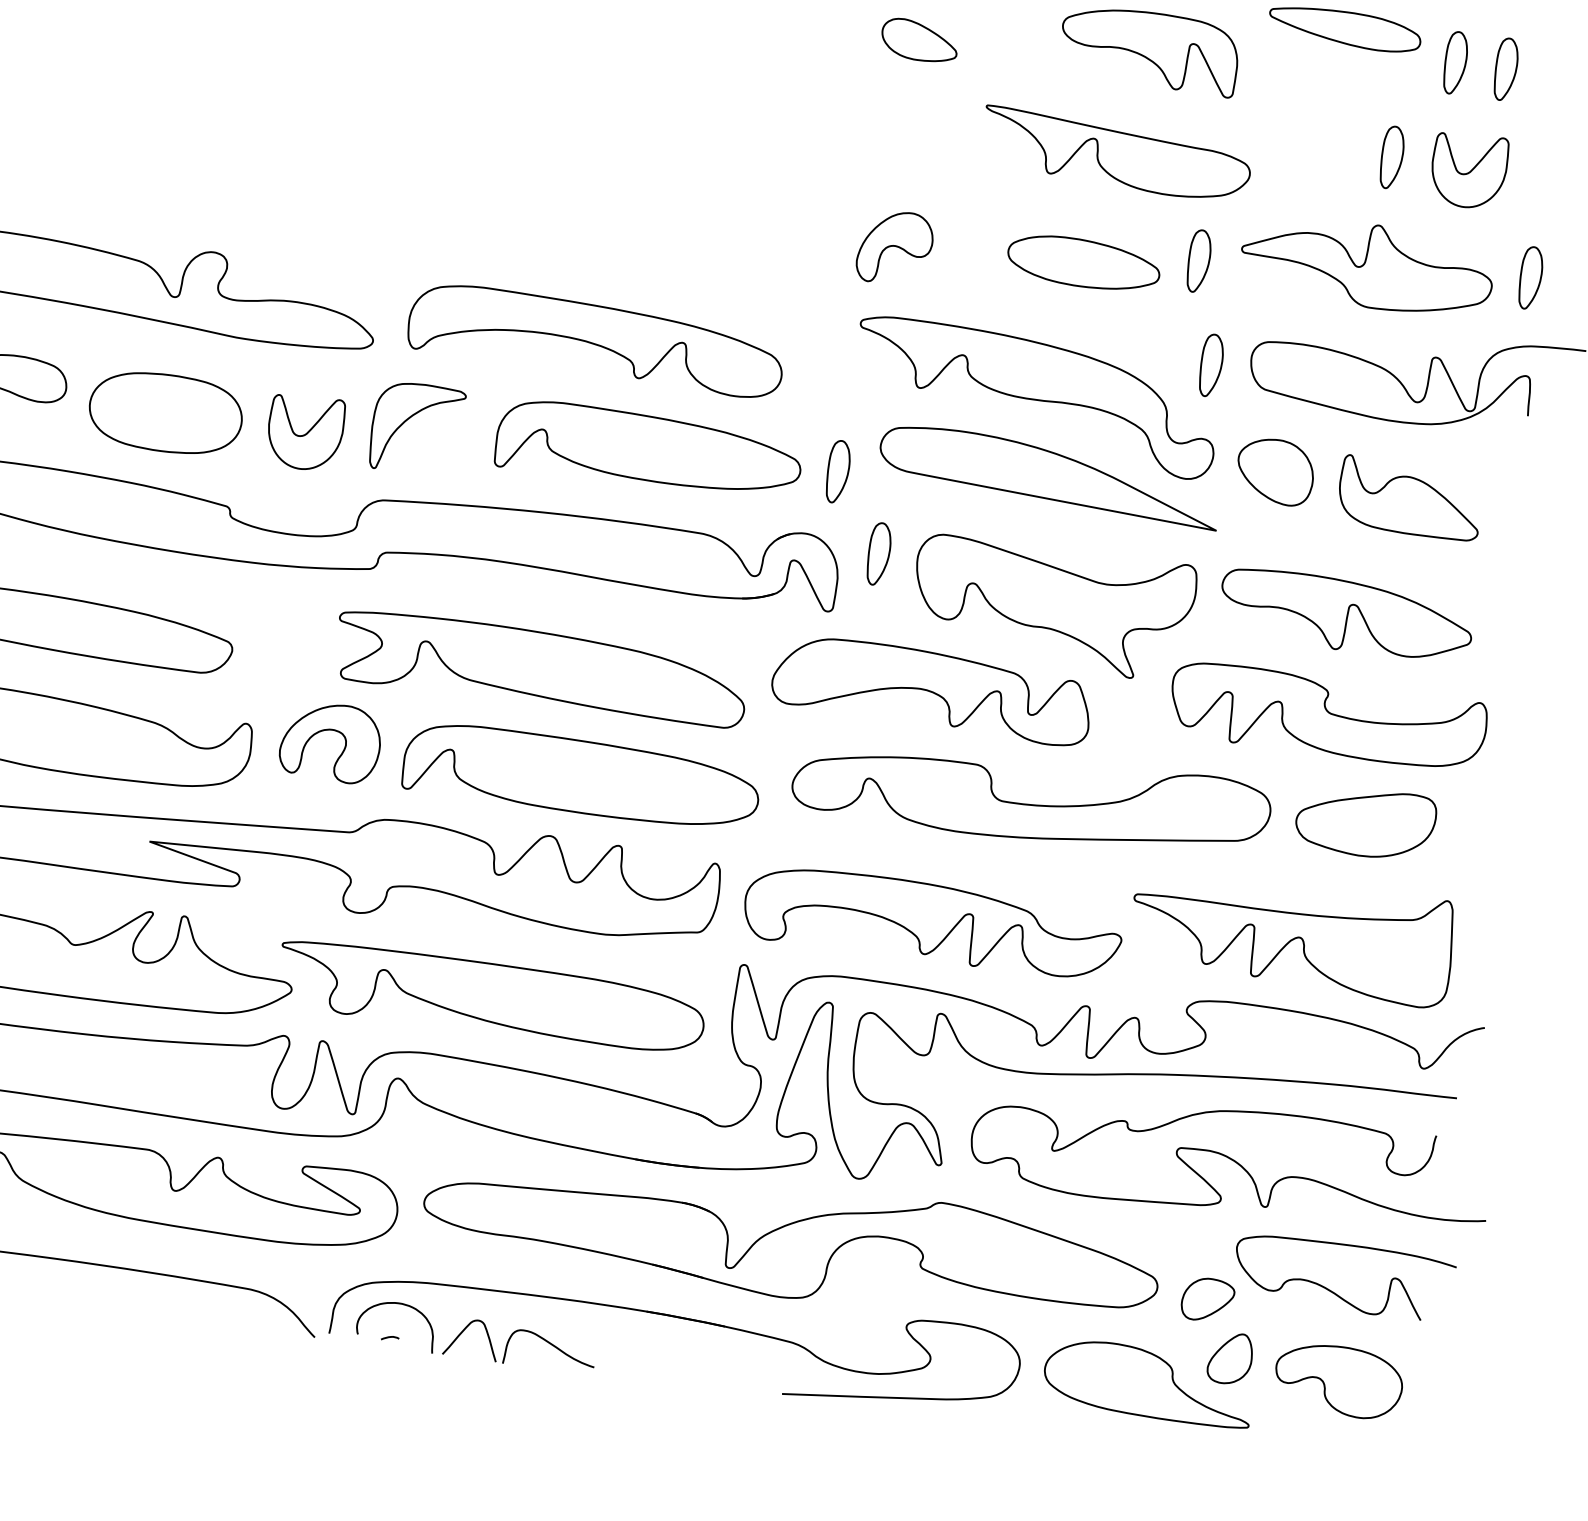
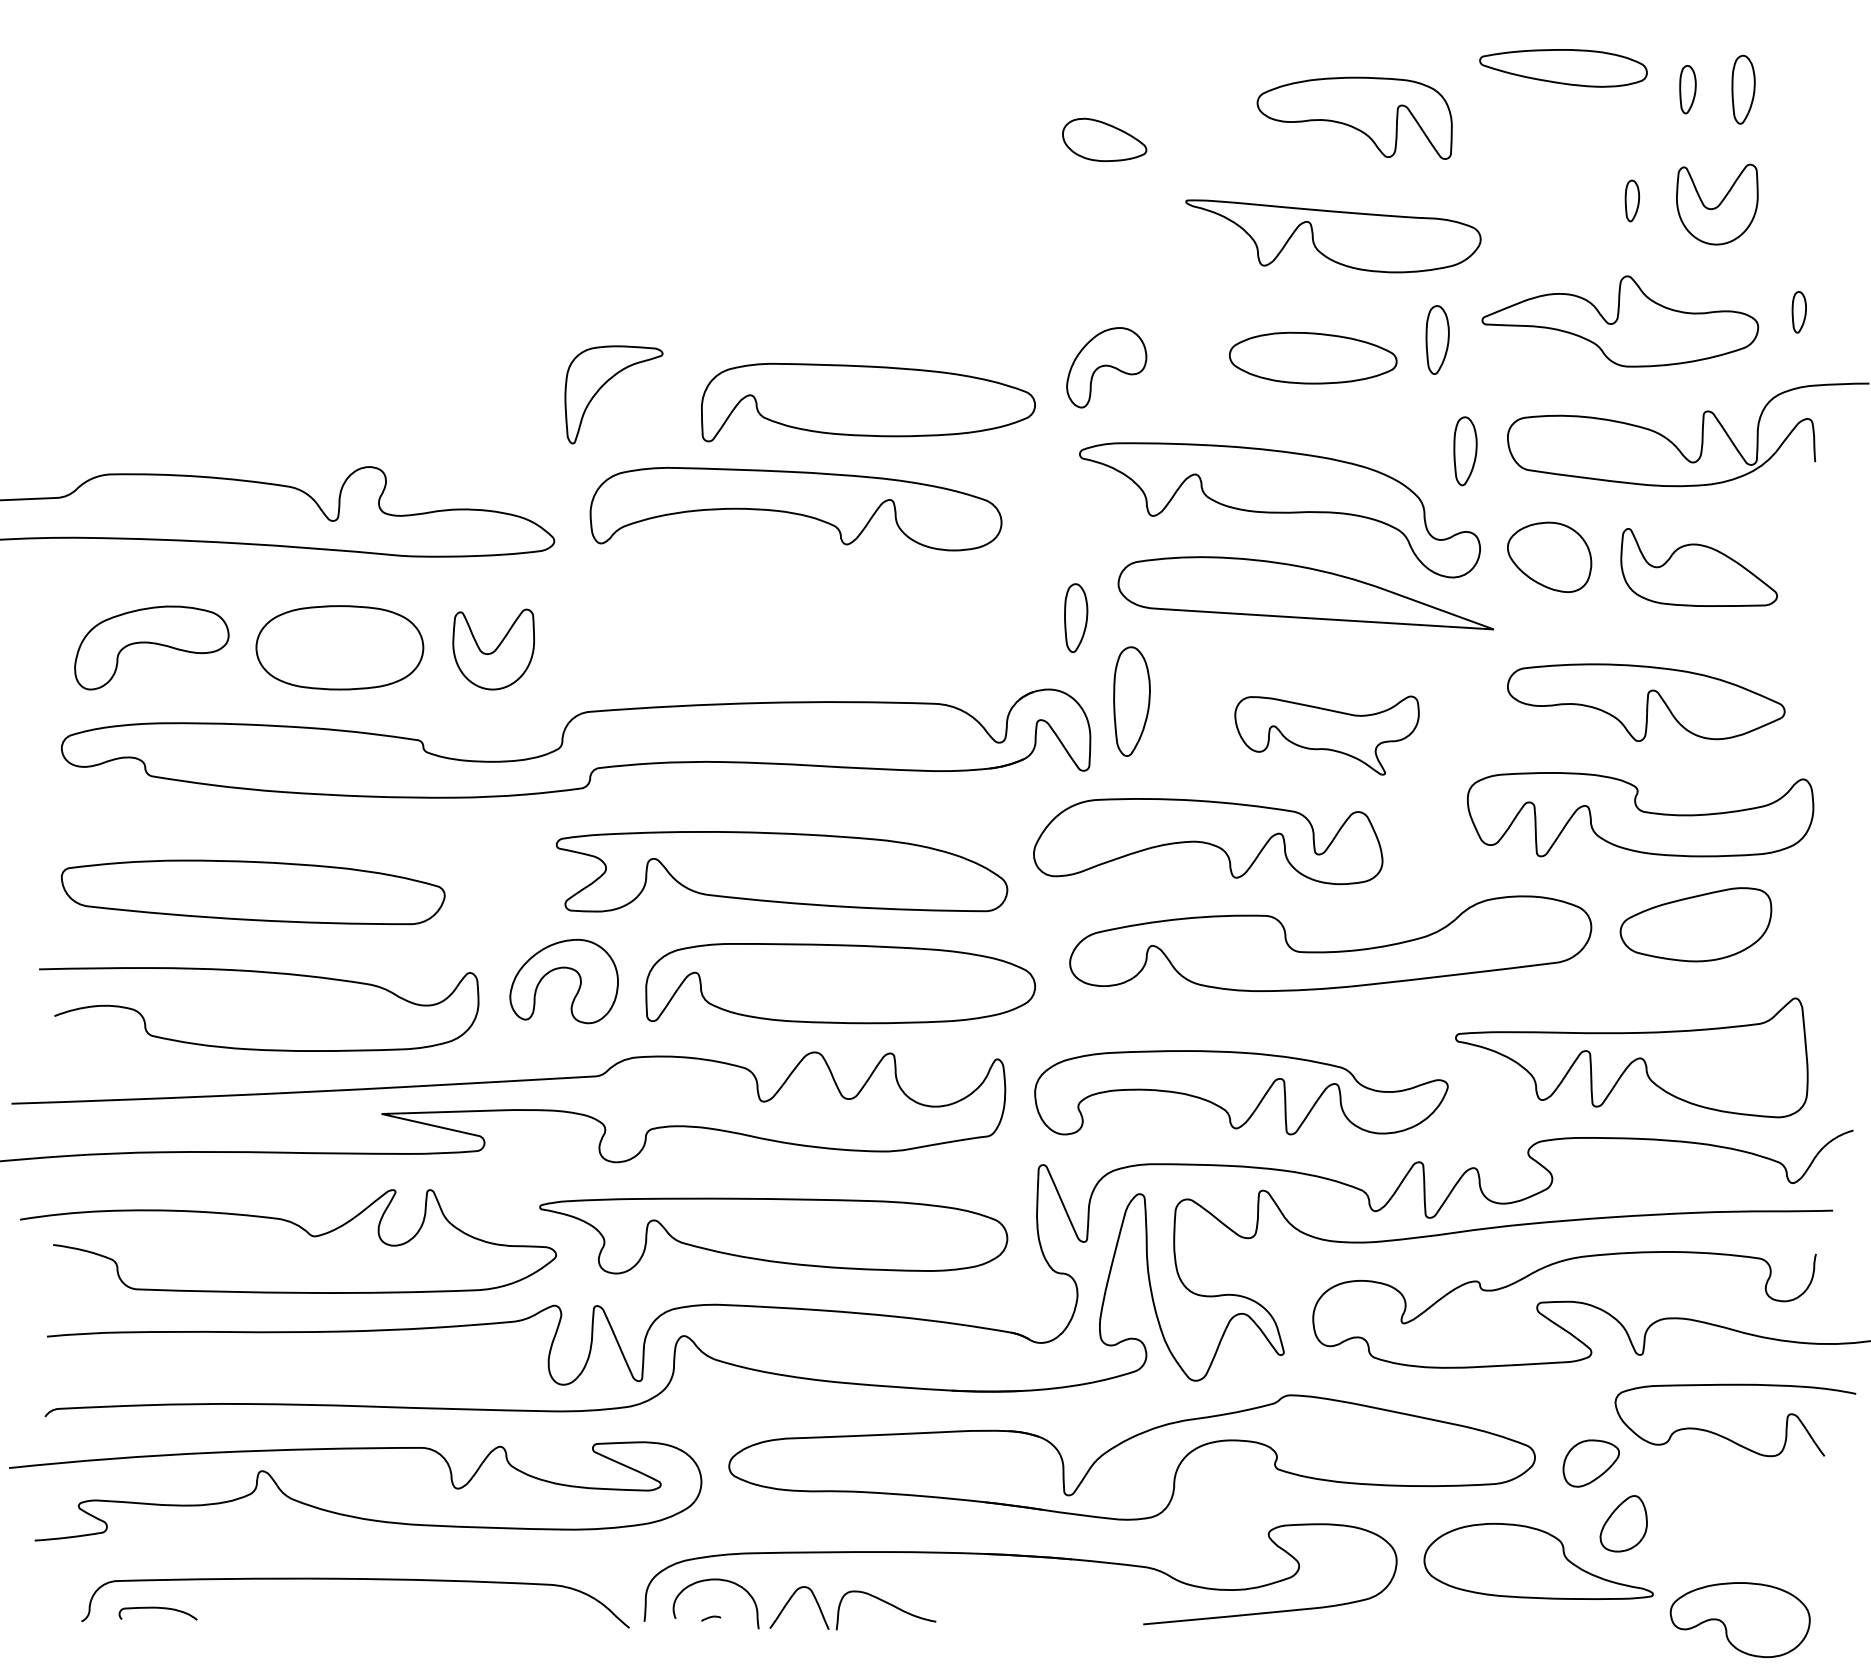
part: (1455, 62) -> (1687, 89), size x0.7
part: (1392, 157) -> (1632, 200), size x0.6
part: (1531, 278) -> (1799, 312), size x0.6
part: (409, 419) -> (604, 385), moved
part: (649, 449) -> (868, 402), moved
part: (878, 554) -> (1131, 701), size x1.6
part: (1052, 607) -> (1326, 735), size x0.6
part: (1338, 1380) -> (1739, 1619), moved

